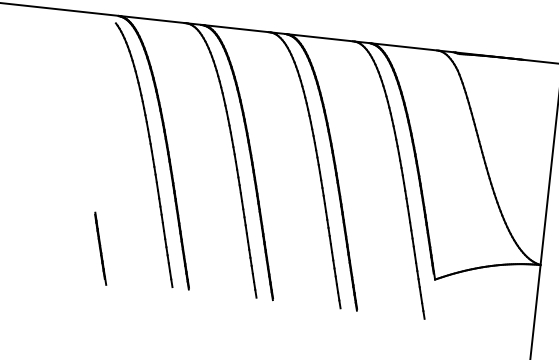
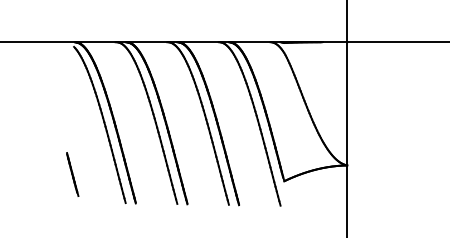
line: (100, 248) -> (72, 174), moved

